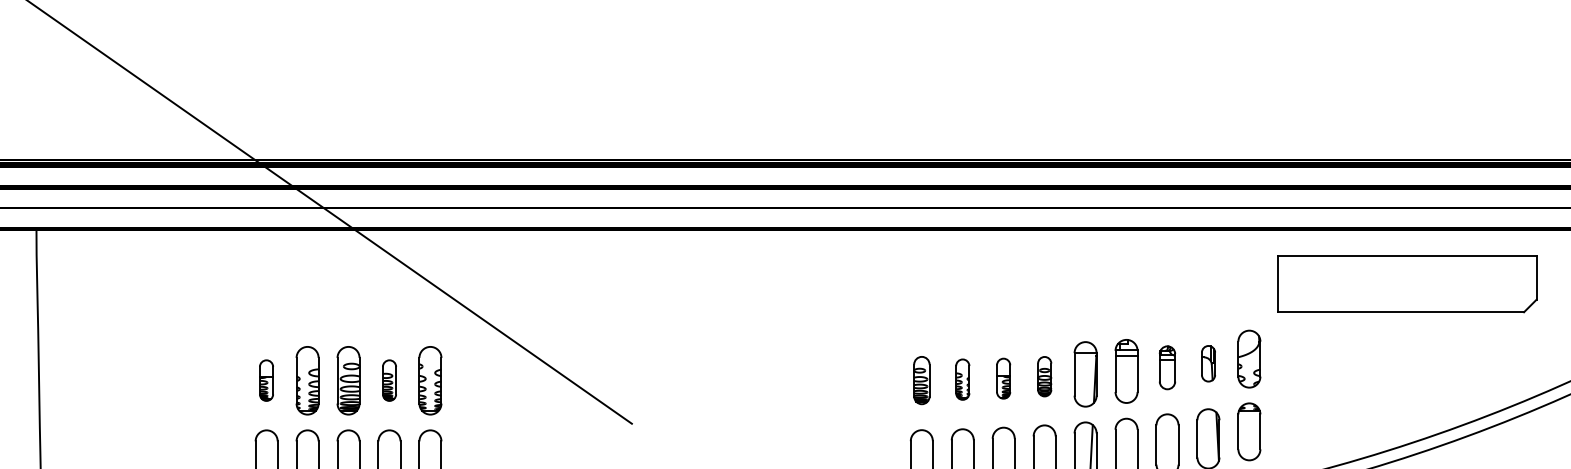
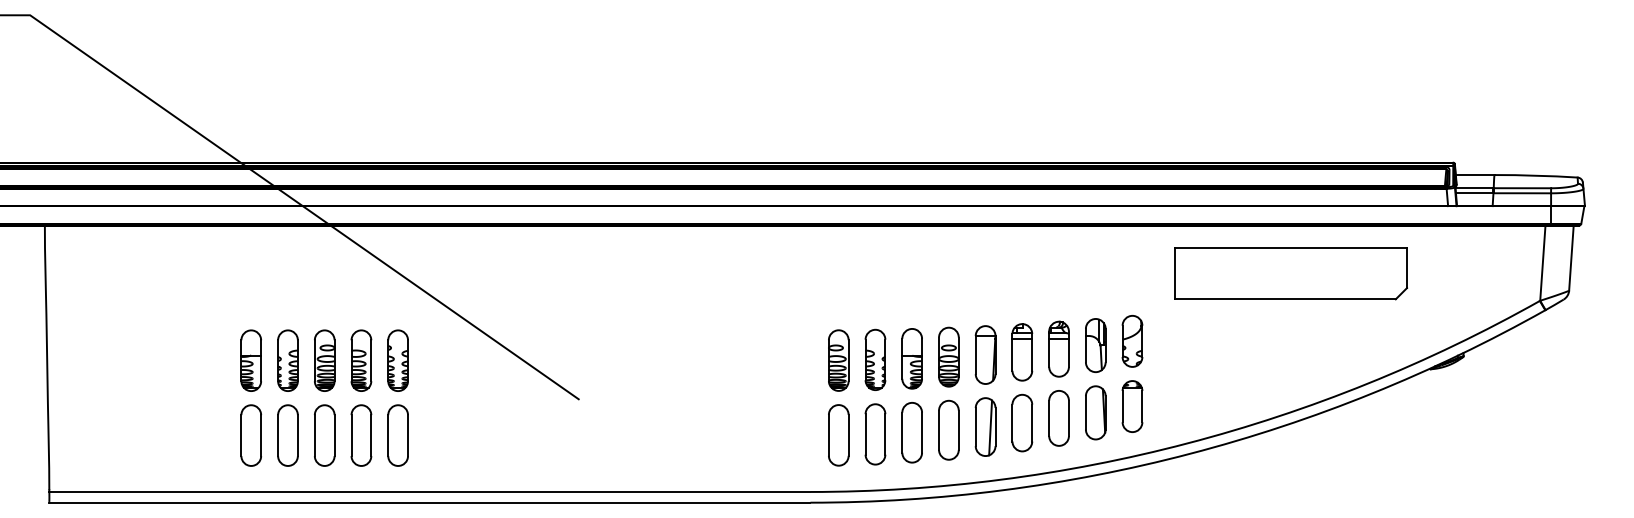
part: (1406, 283) -> (1290, 273), moved
part: (1208, 363) -> (1095, 345), size x1.67
part: (1166, 367) -> (1058, 348), size x1.43
part: (1044, 376) -> (948, 356), size x1.67
part: (1002, 378) -> (911, 358), size x1.67
part: (962, 379) -> (875, 359), size x1.67
part: (265, 380) -> (250, 360), size x1.67
part: (389, 380) -> (361, 360), size x1.67
part: (921, 380) -> (838, 360), size x1.43

